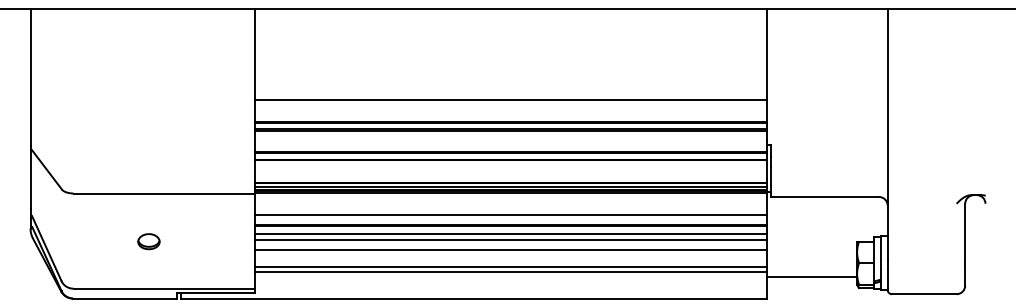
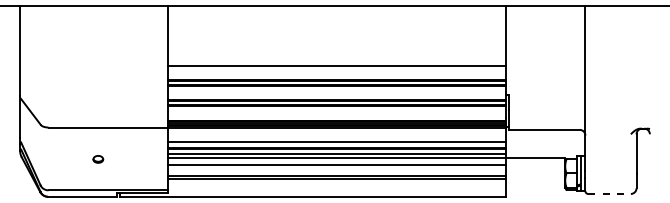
part: (149, 241) -> (98, 159), size x0.7
line: (812, 276) -> (535, 157), moved
line: (925, 293) -> (610, 193), solid -> dashed

